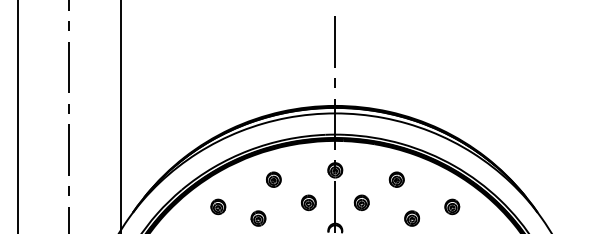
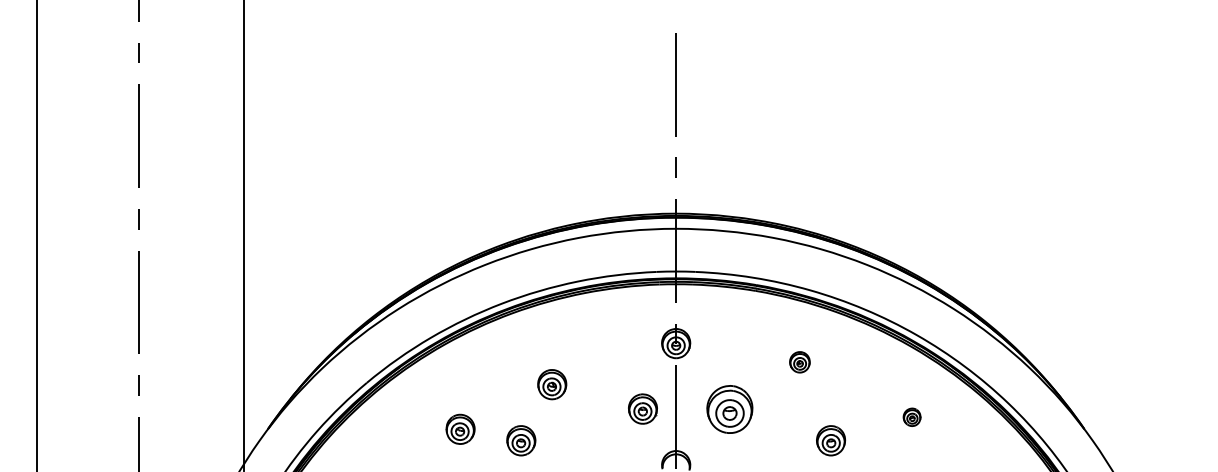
part: (273, 179) -> (551, 384), moved
part: (396, 179) -> (799, 361), size x0.7
part: (308, 202) -> (642, 408), moved
part: (361, 202) -> (728, 408), size x1.6
part: (218, 206) -> (460, 428), moved
part: (452, 206) -> (912, 416), size x0.6

